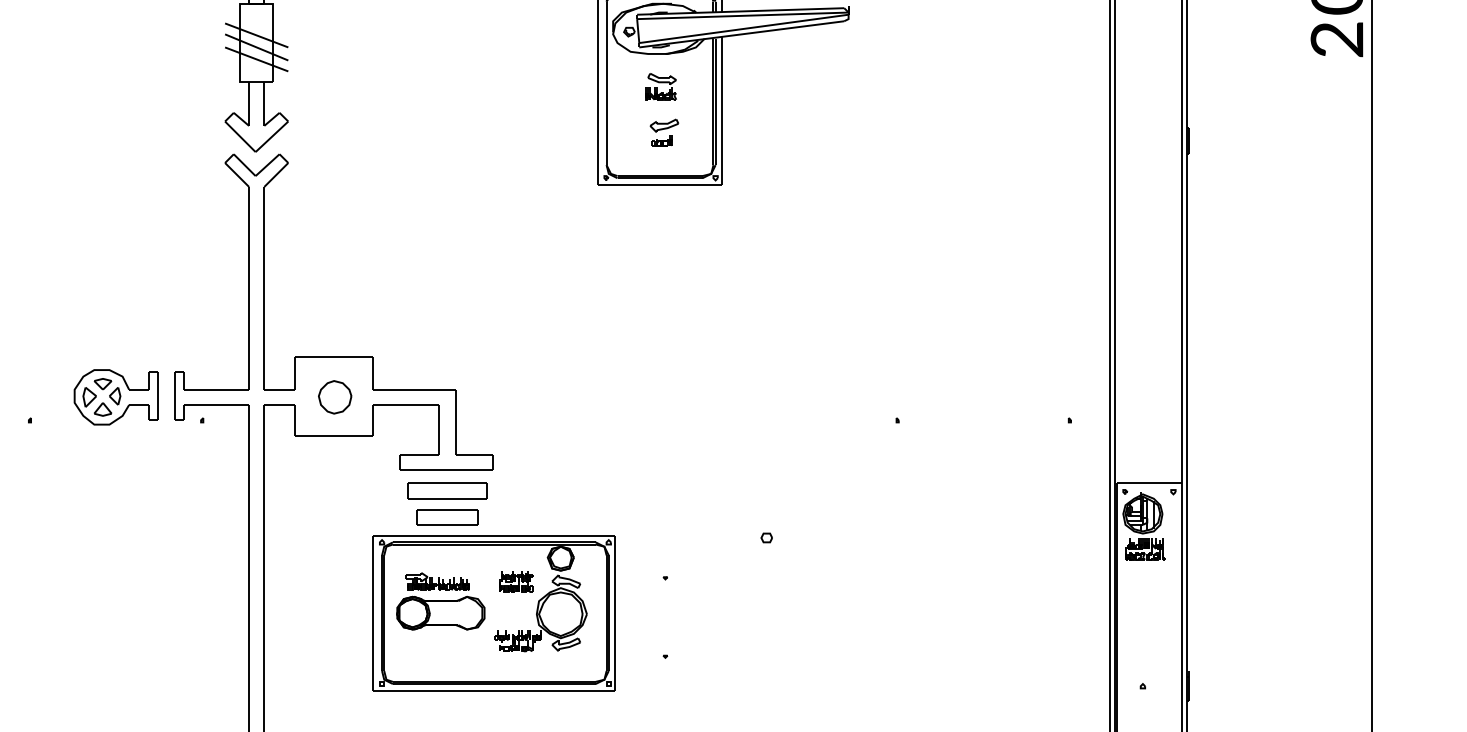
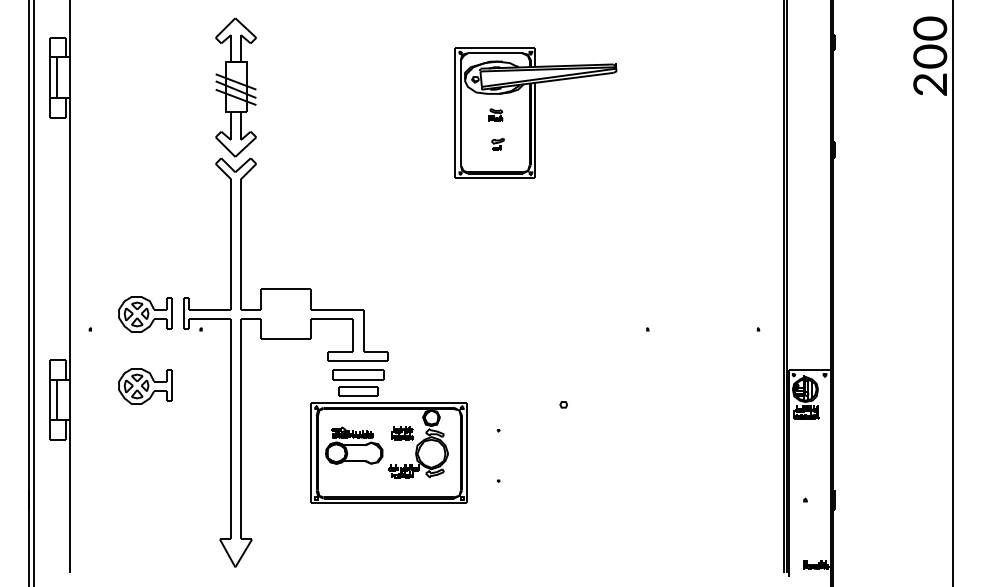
part: (660, 86) -> (495, 114), size x0.7
part: (663, 132) -> (497, 144), size x0.7
part: (335, 397) -> (286, 314), removed
part: (115, 509) -> (145, 386), added

